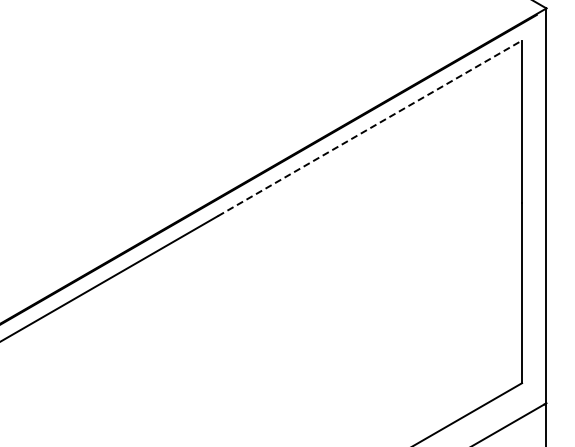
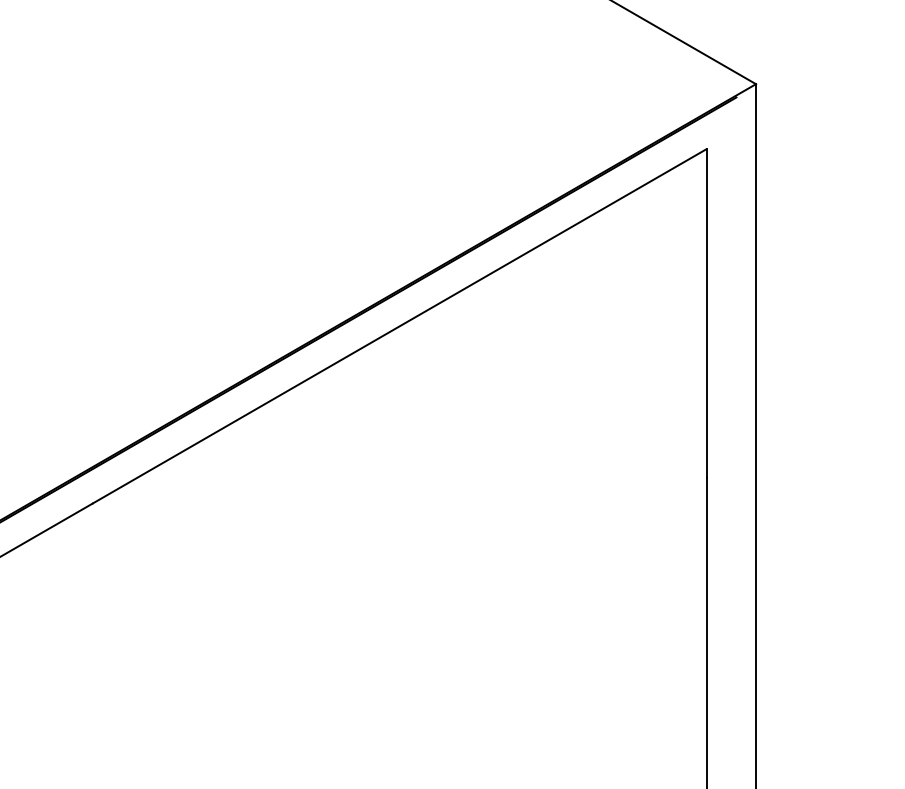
line: (369, 128) -> (398, 326), dashed -> solid

